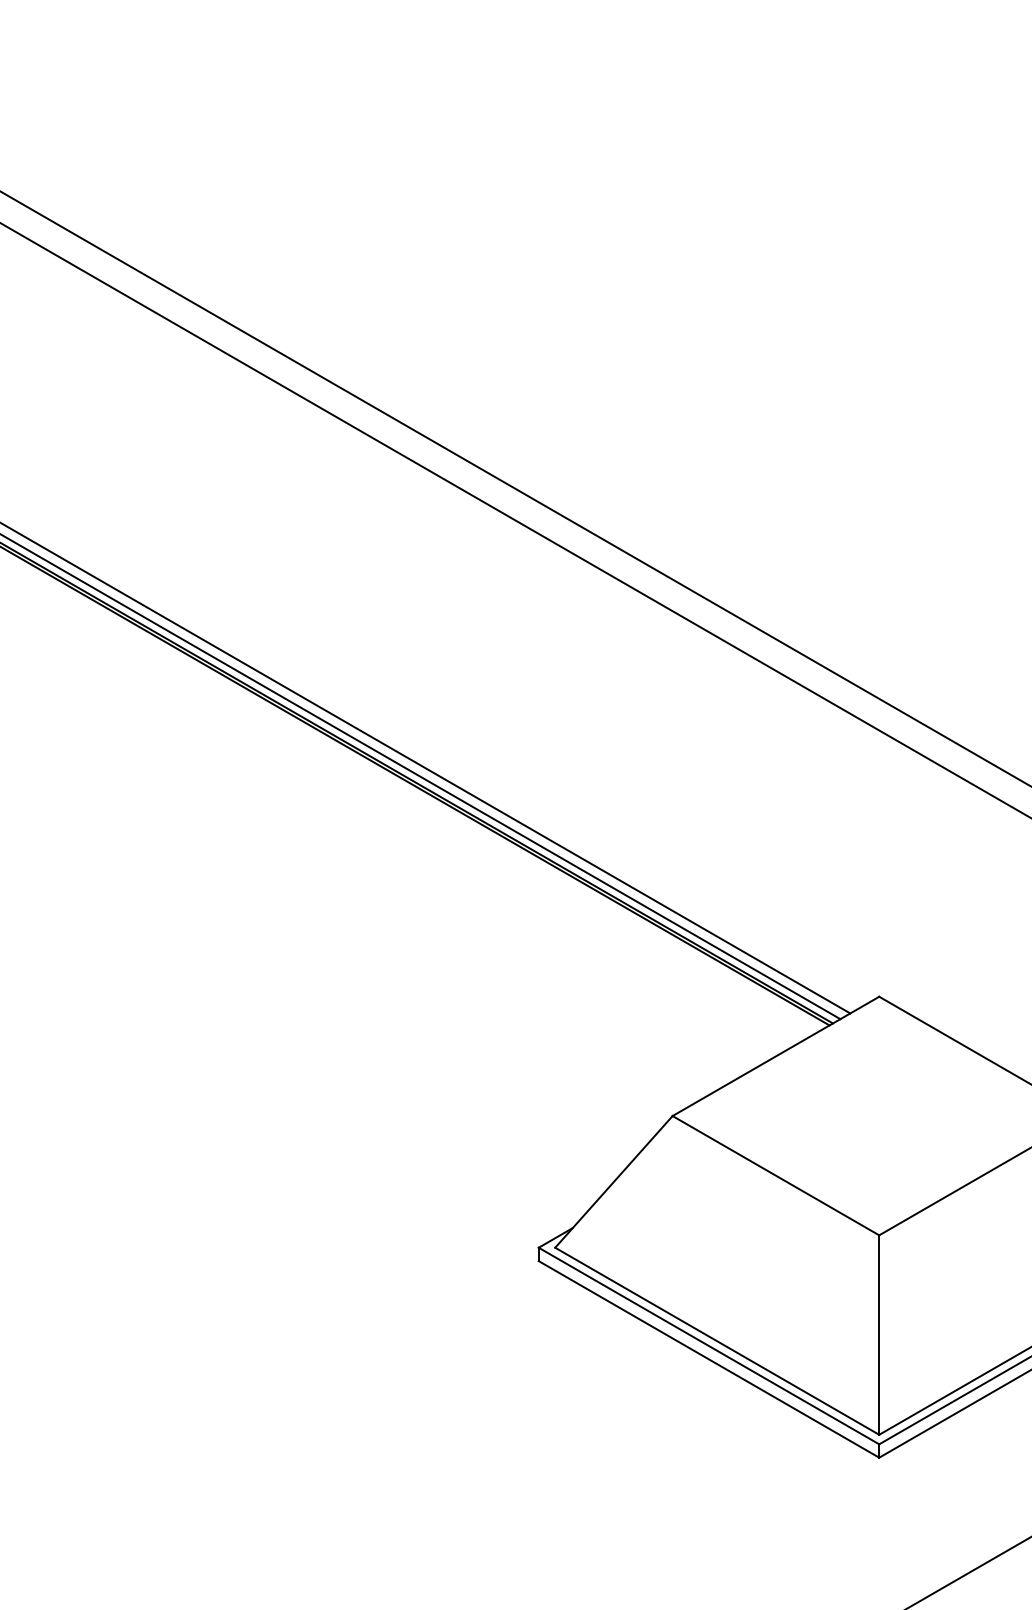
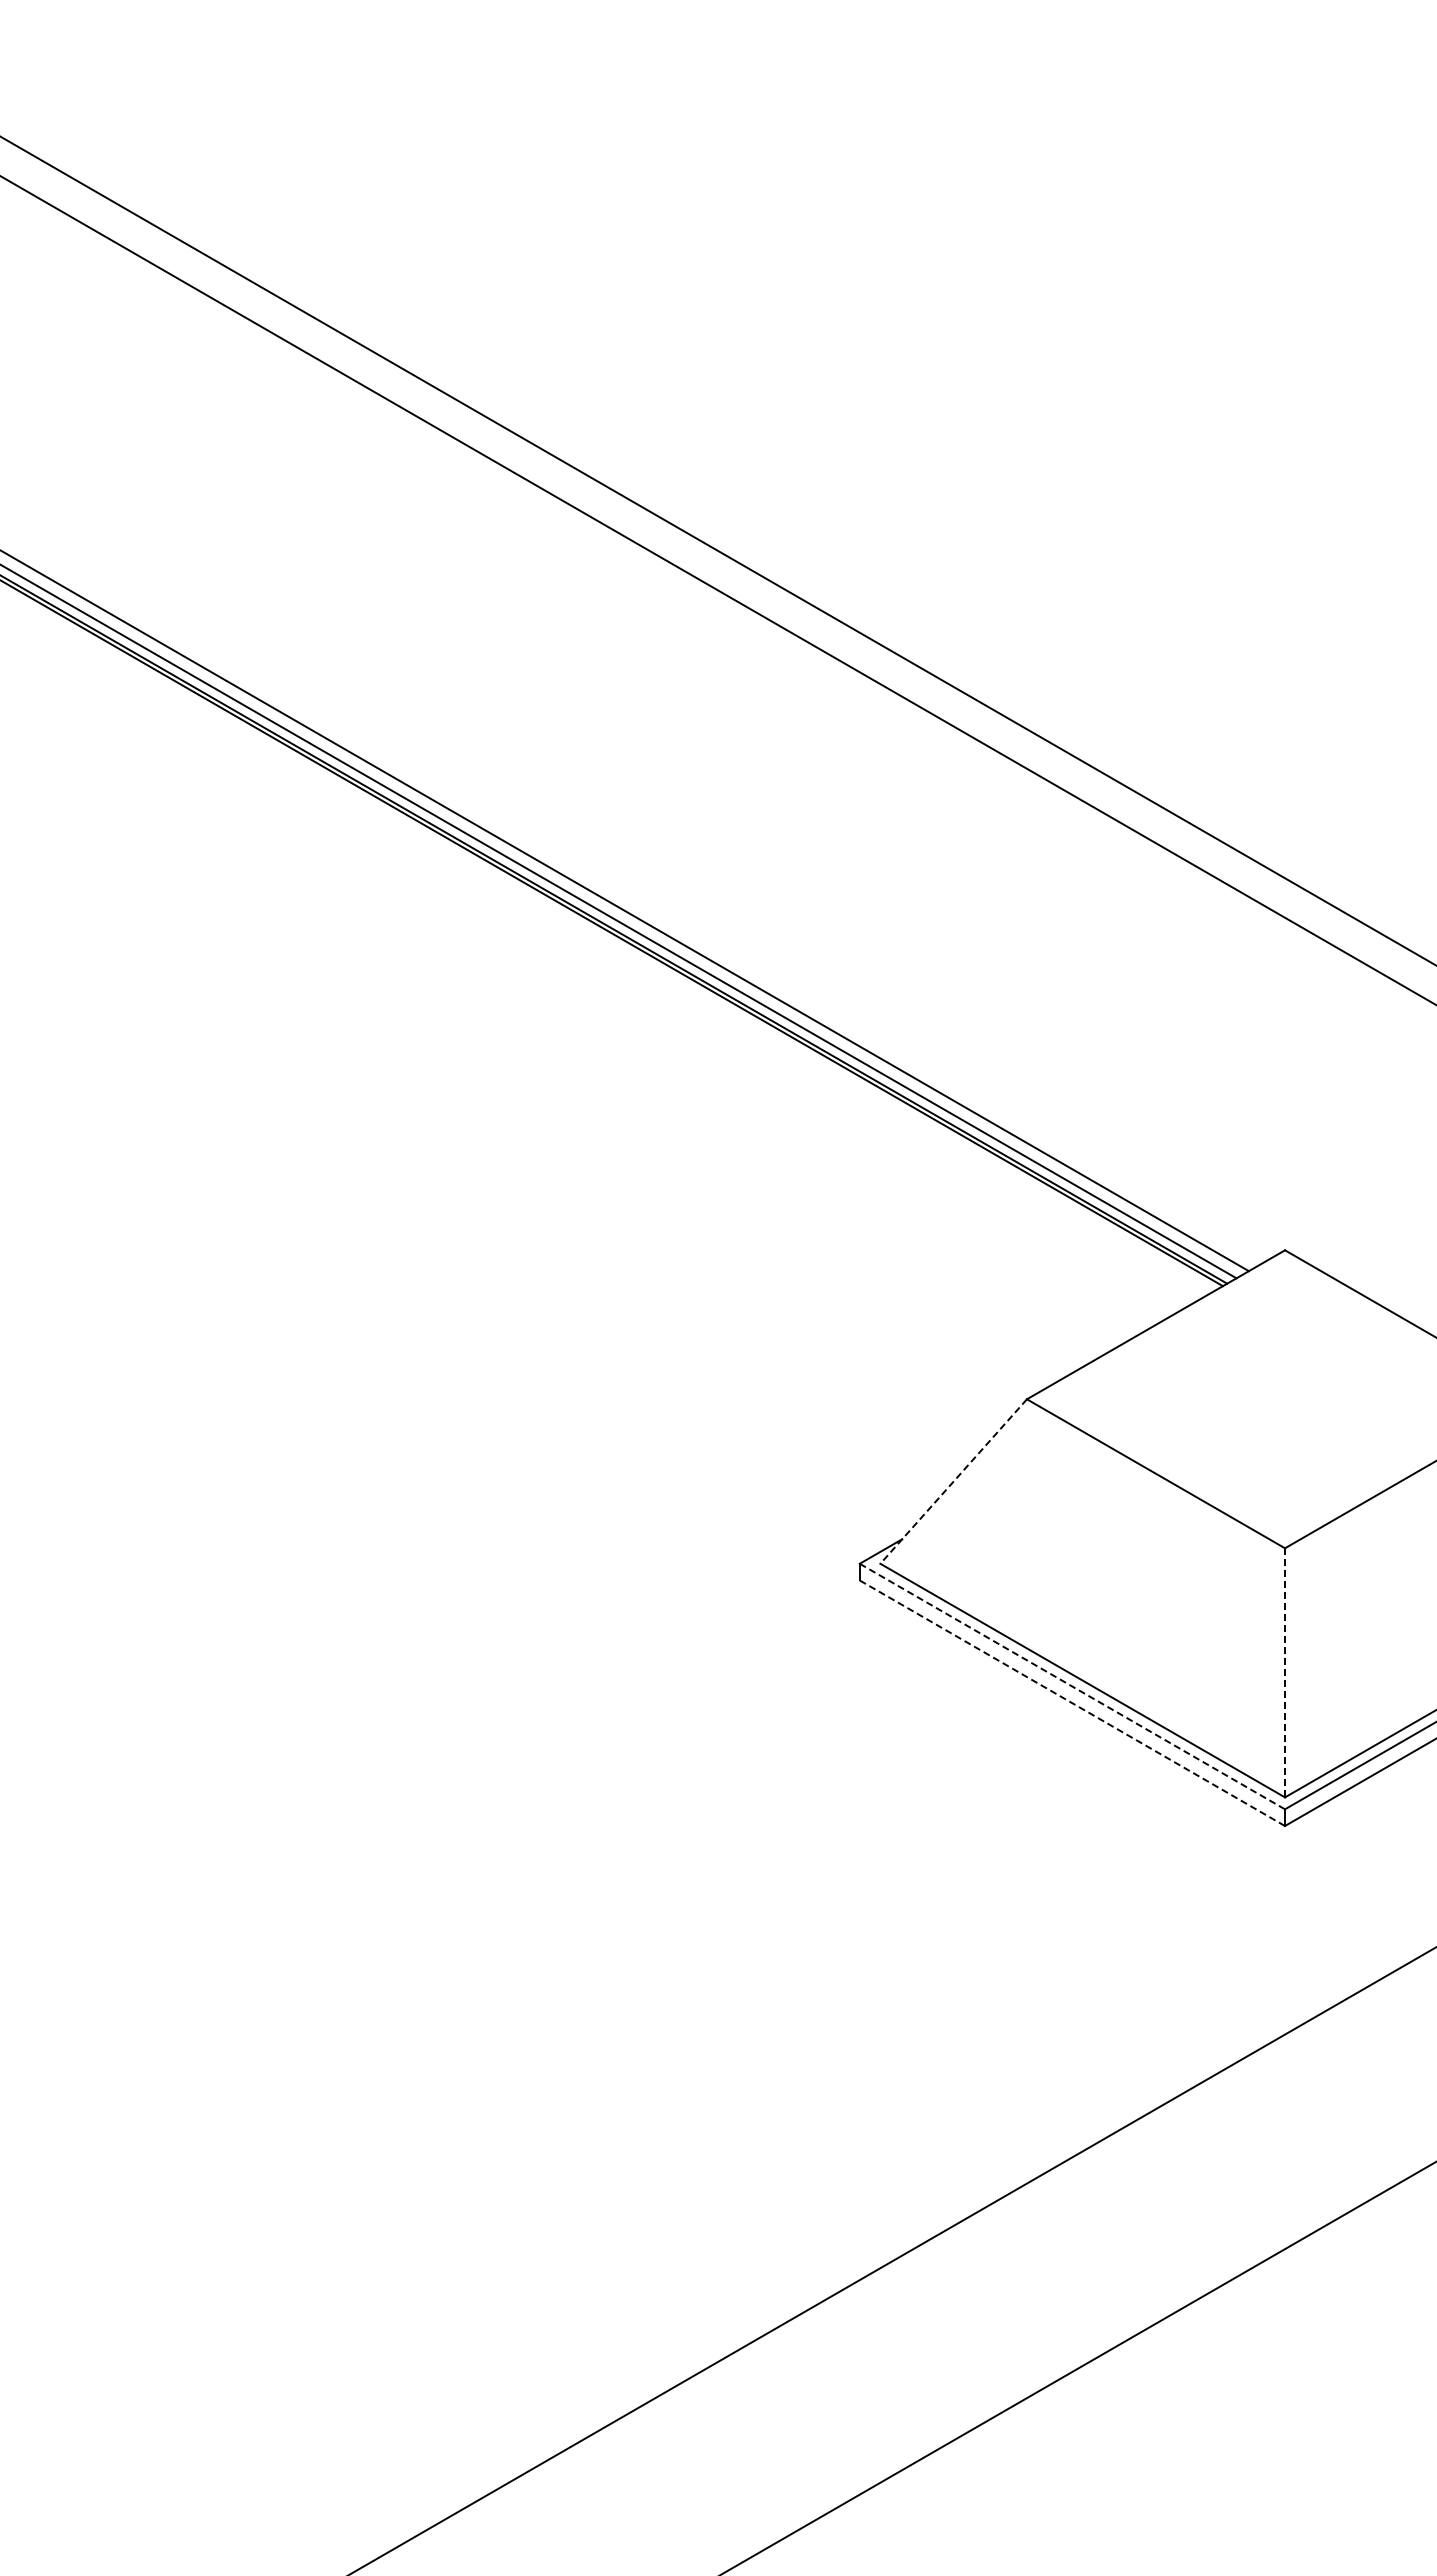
line: (613, 1181) -> (953, 1481), solid -> dashed
line: (879, 1334) -> (1285, 1672), solid -> dashed
line: (709, 1346) -> (1072, 1686), solid -> dashed
line: (709, 1359) -> (1072, 1703), solid -> dashed

